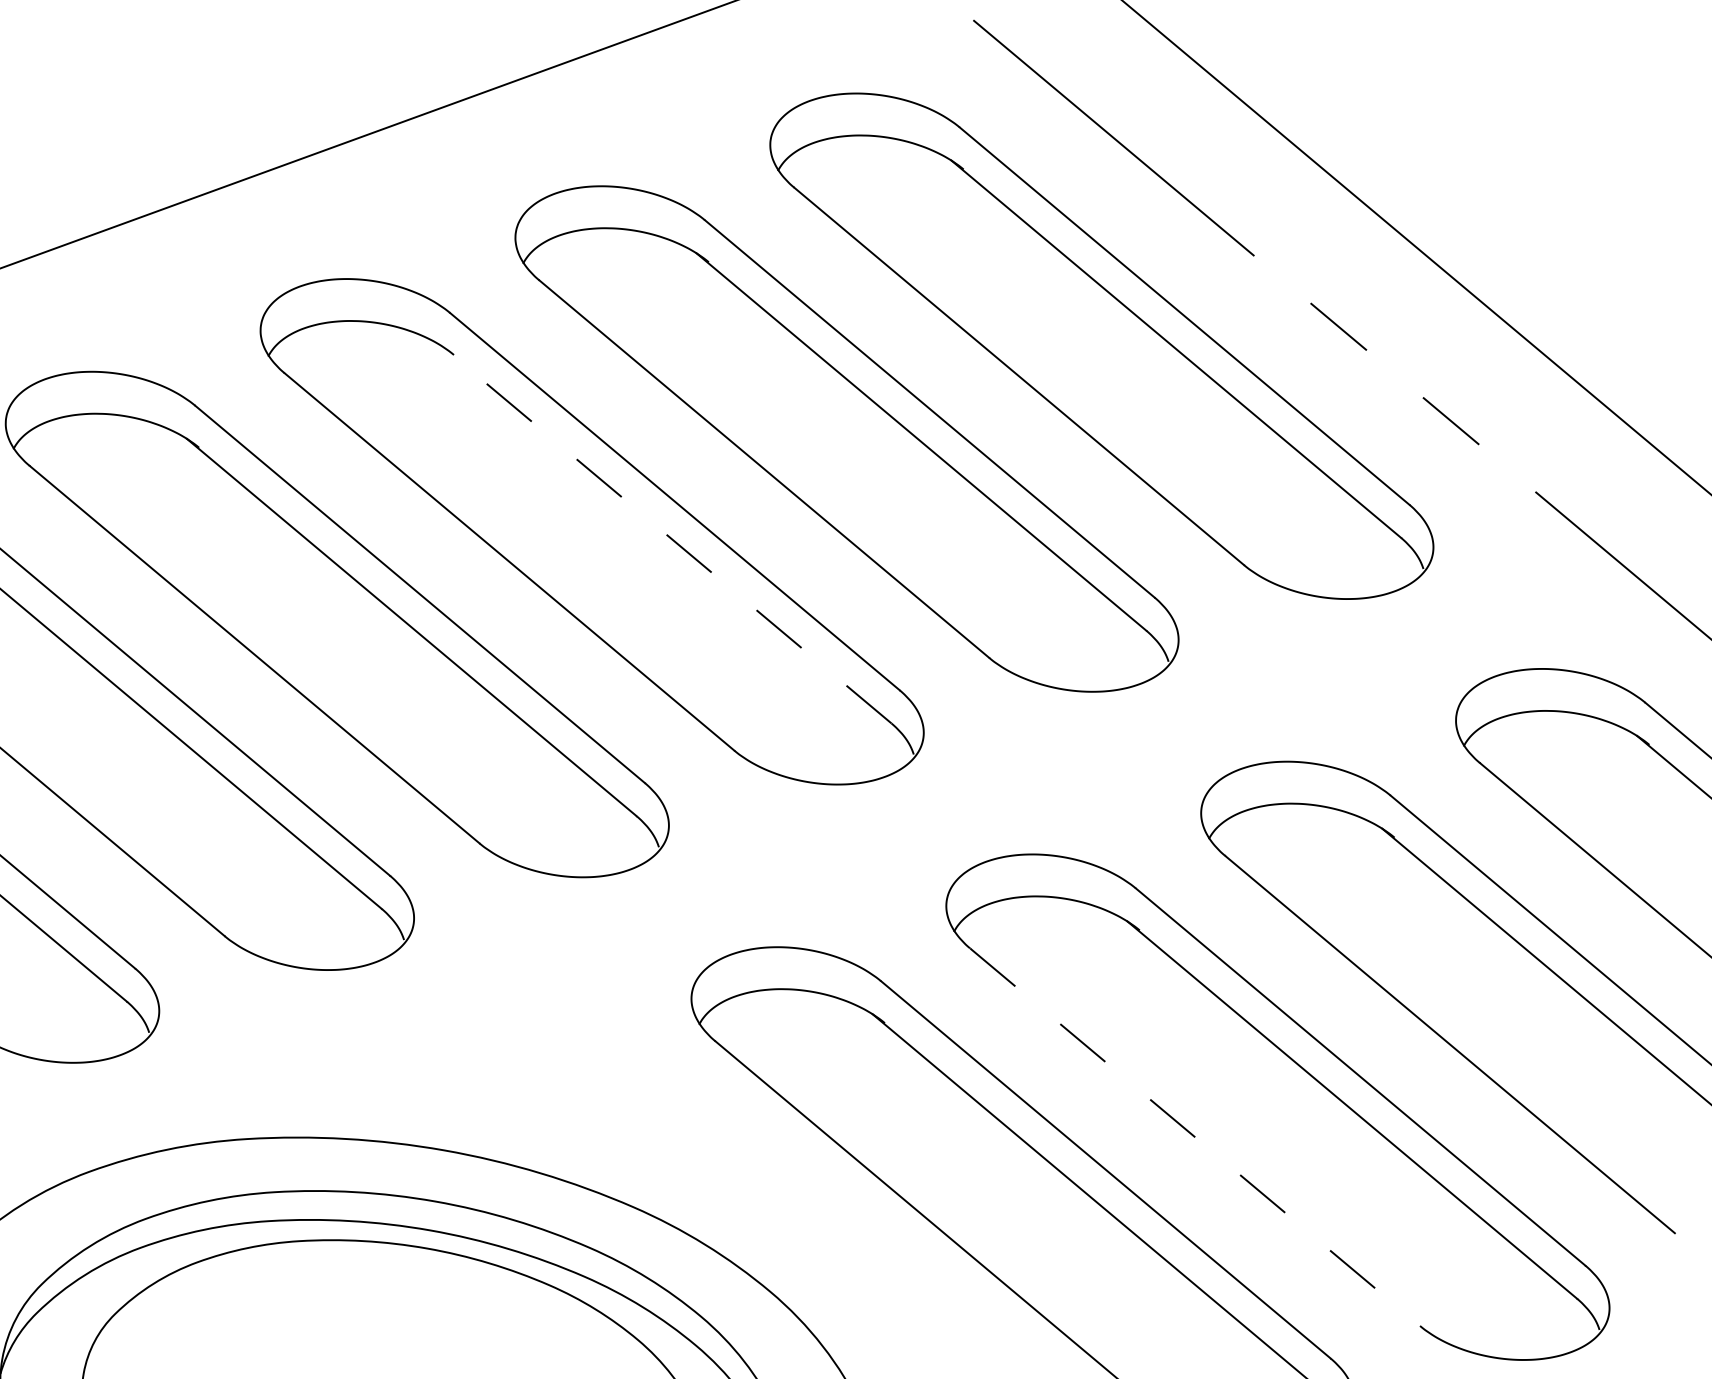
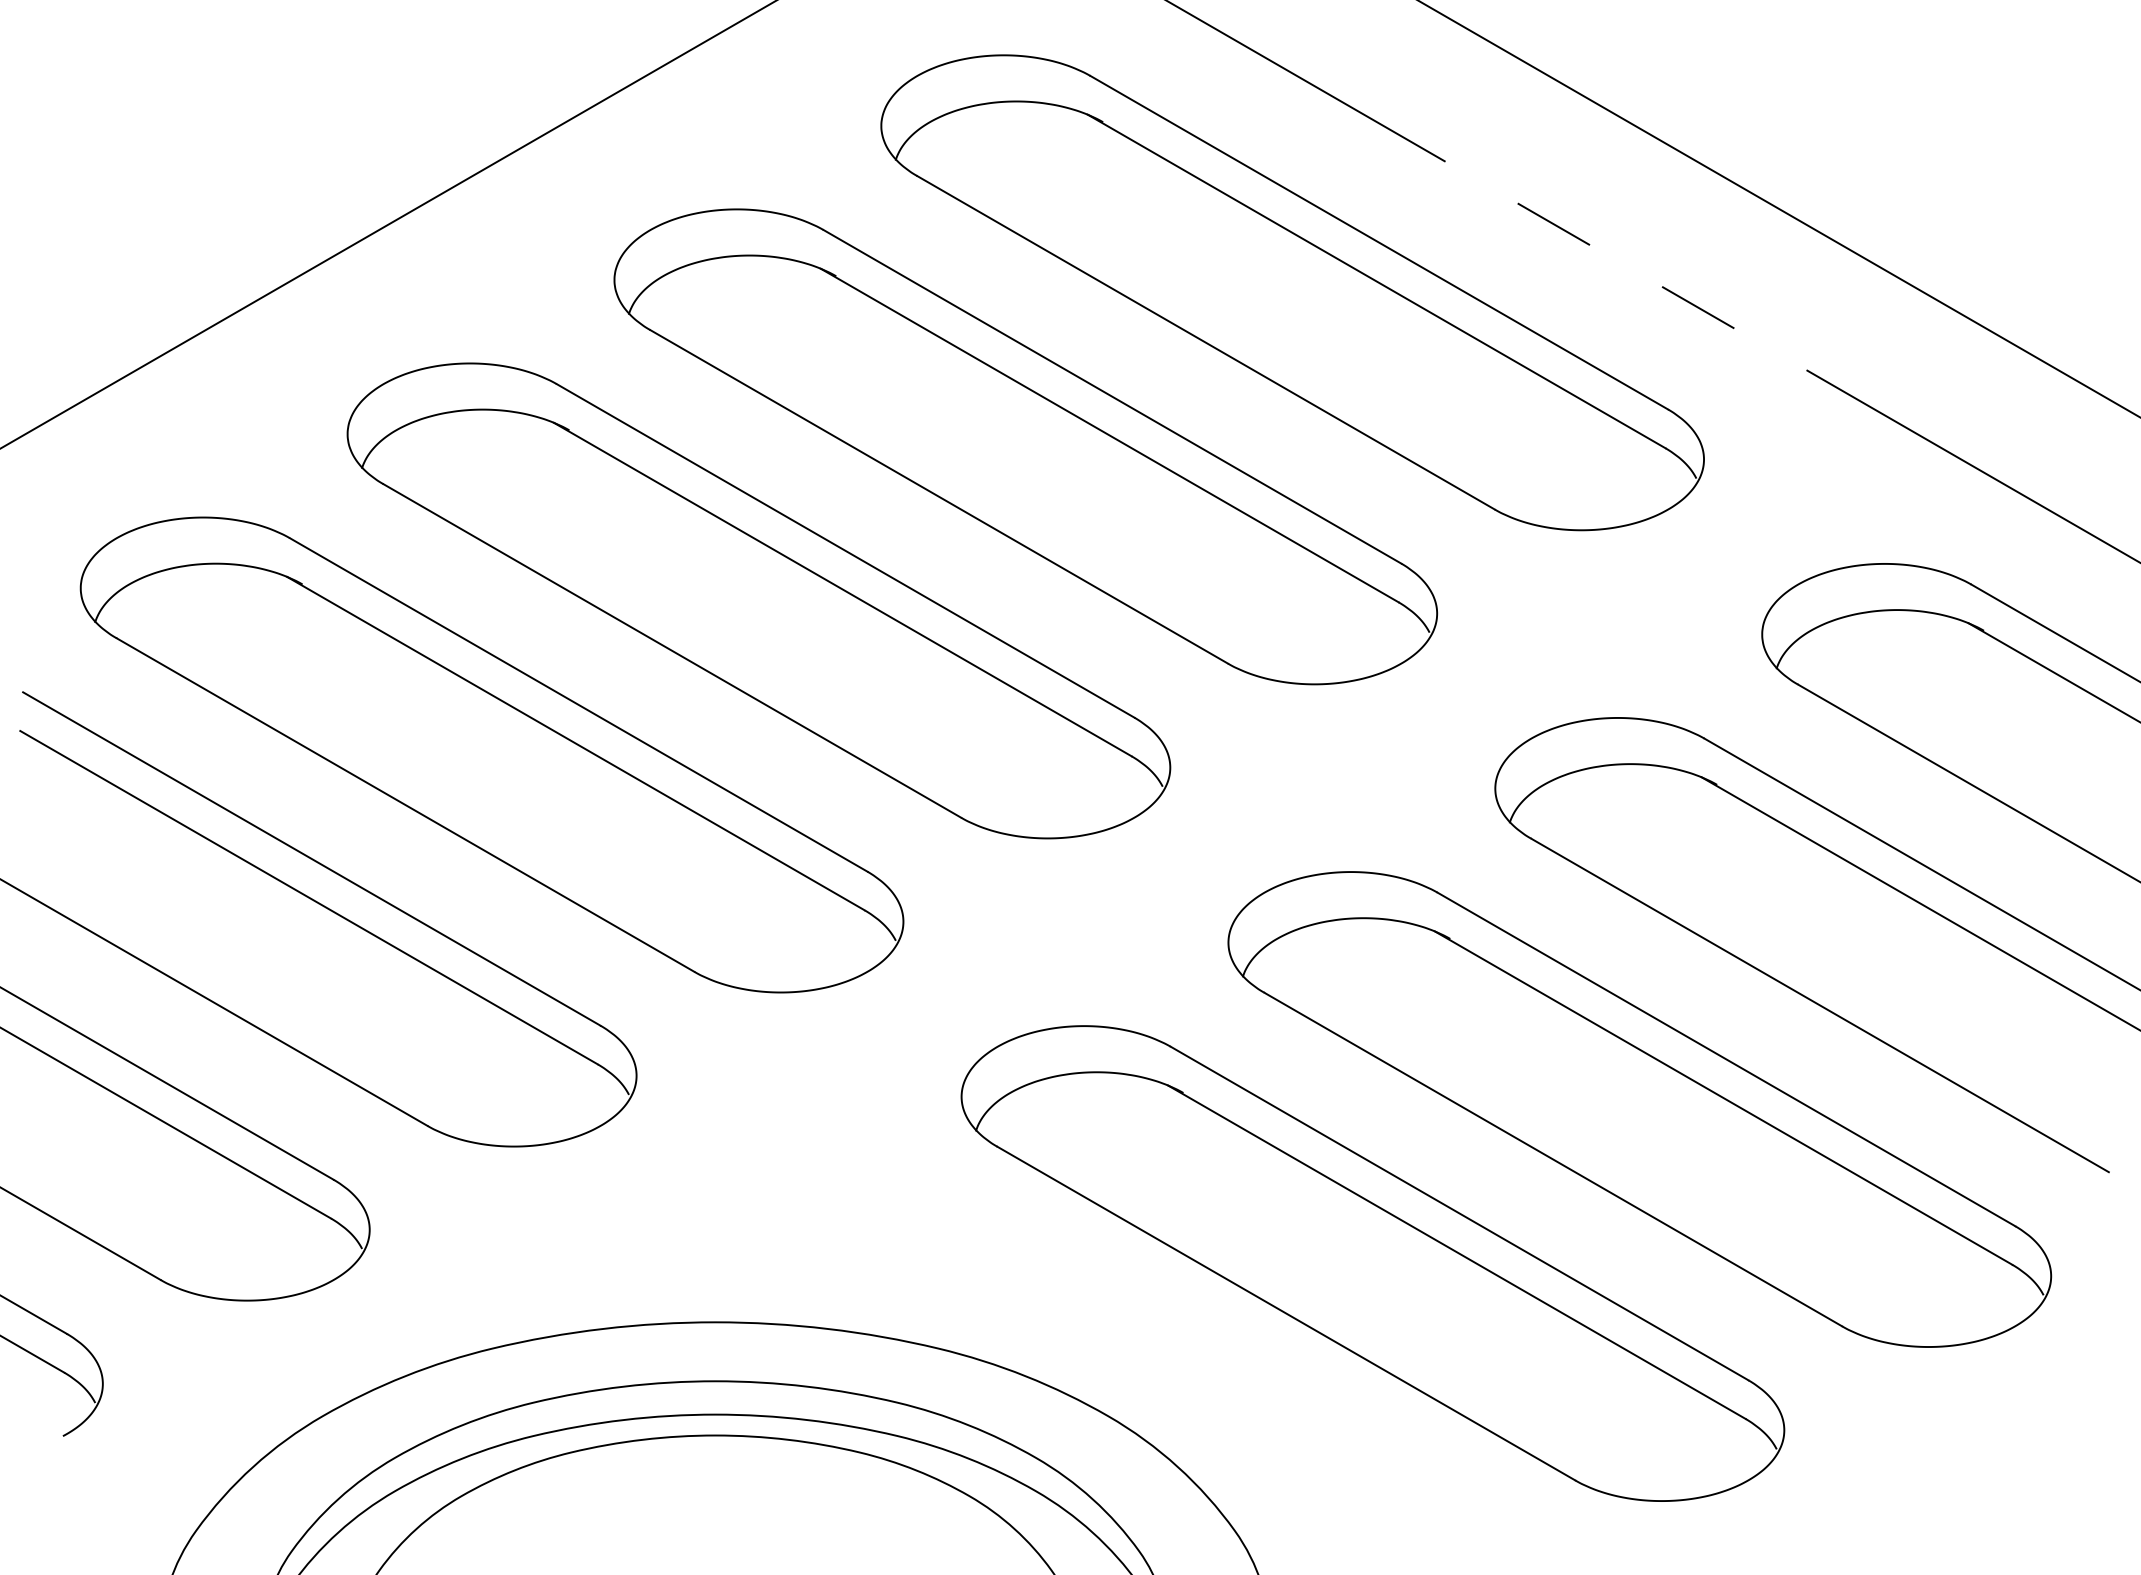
line: (666, 534) -> (842, 589), dashed -> solid
line: (1195, 1137) -> (1553, 1159), dashed -> solid

